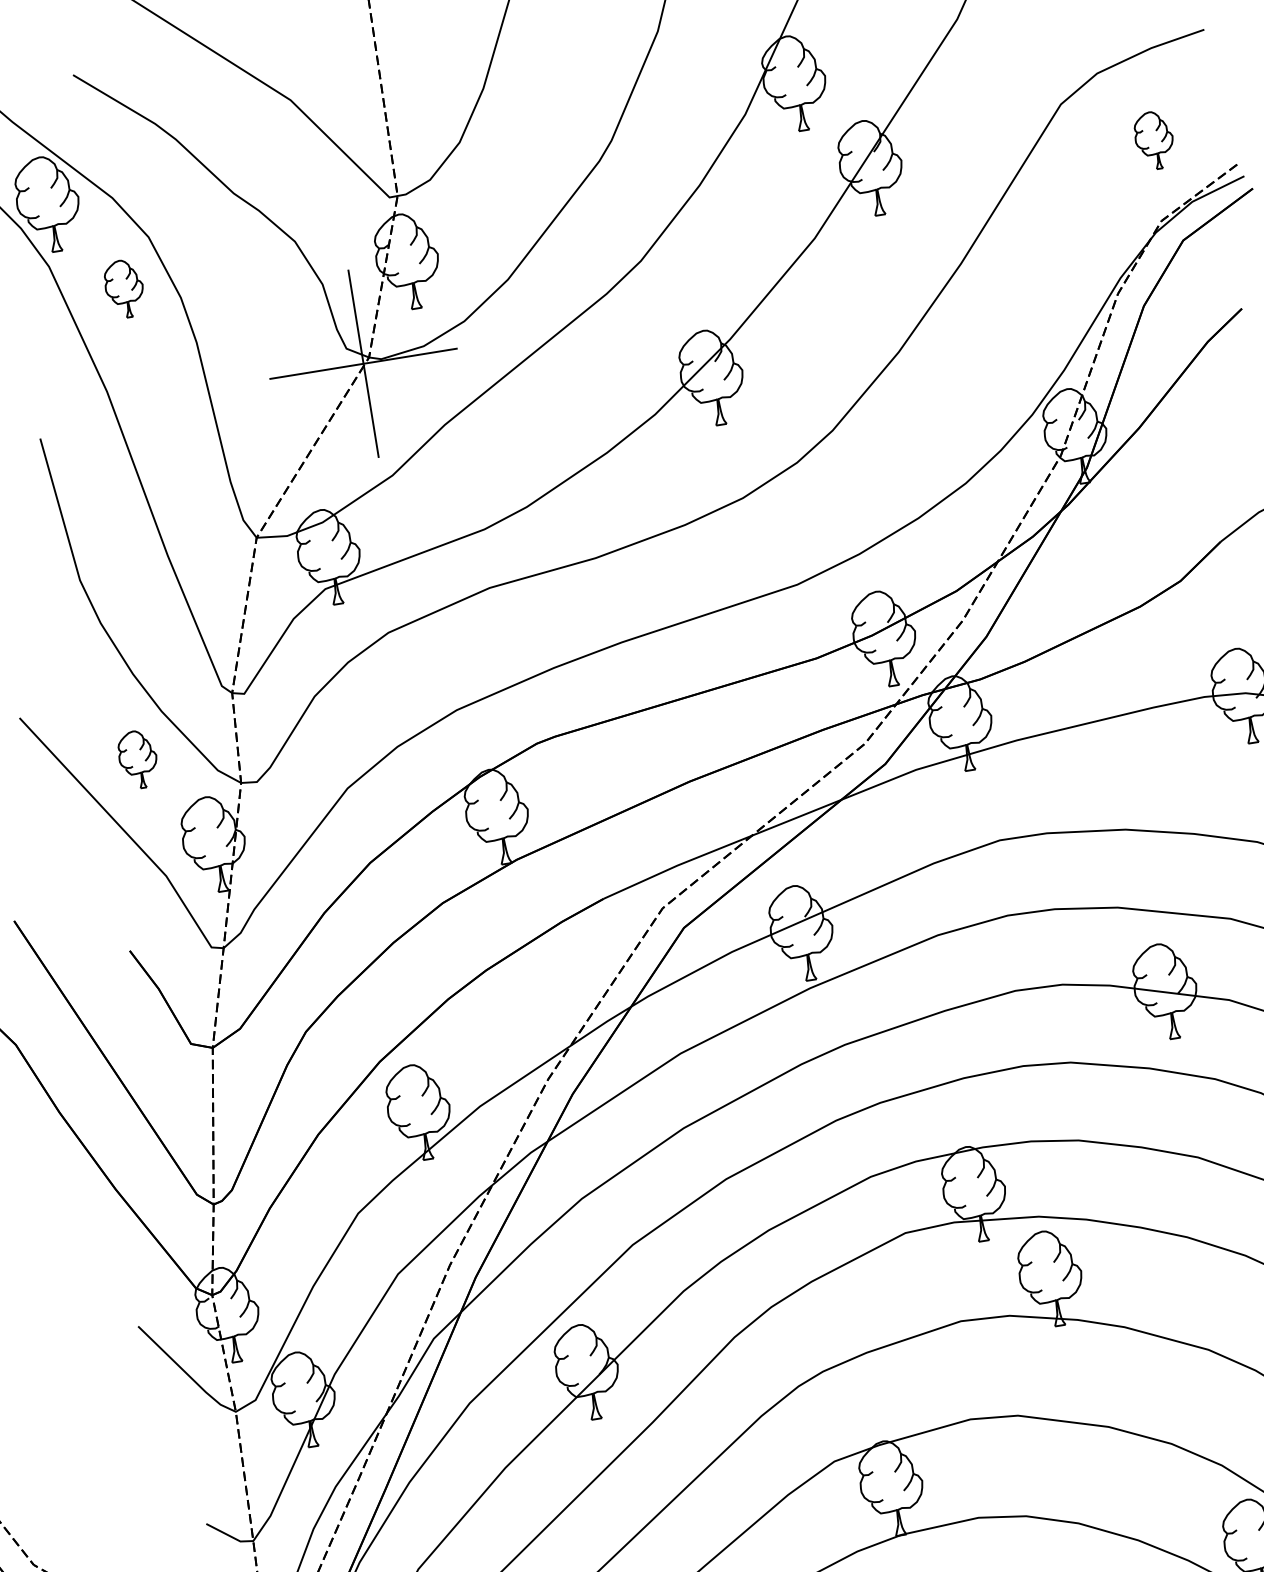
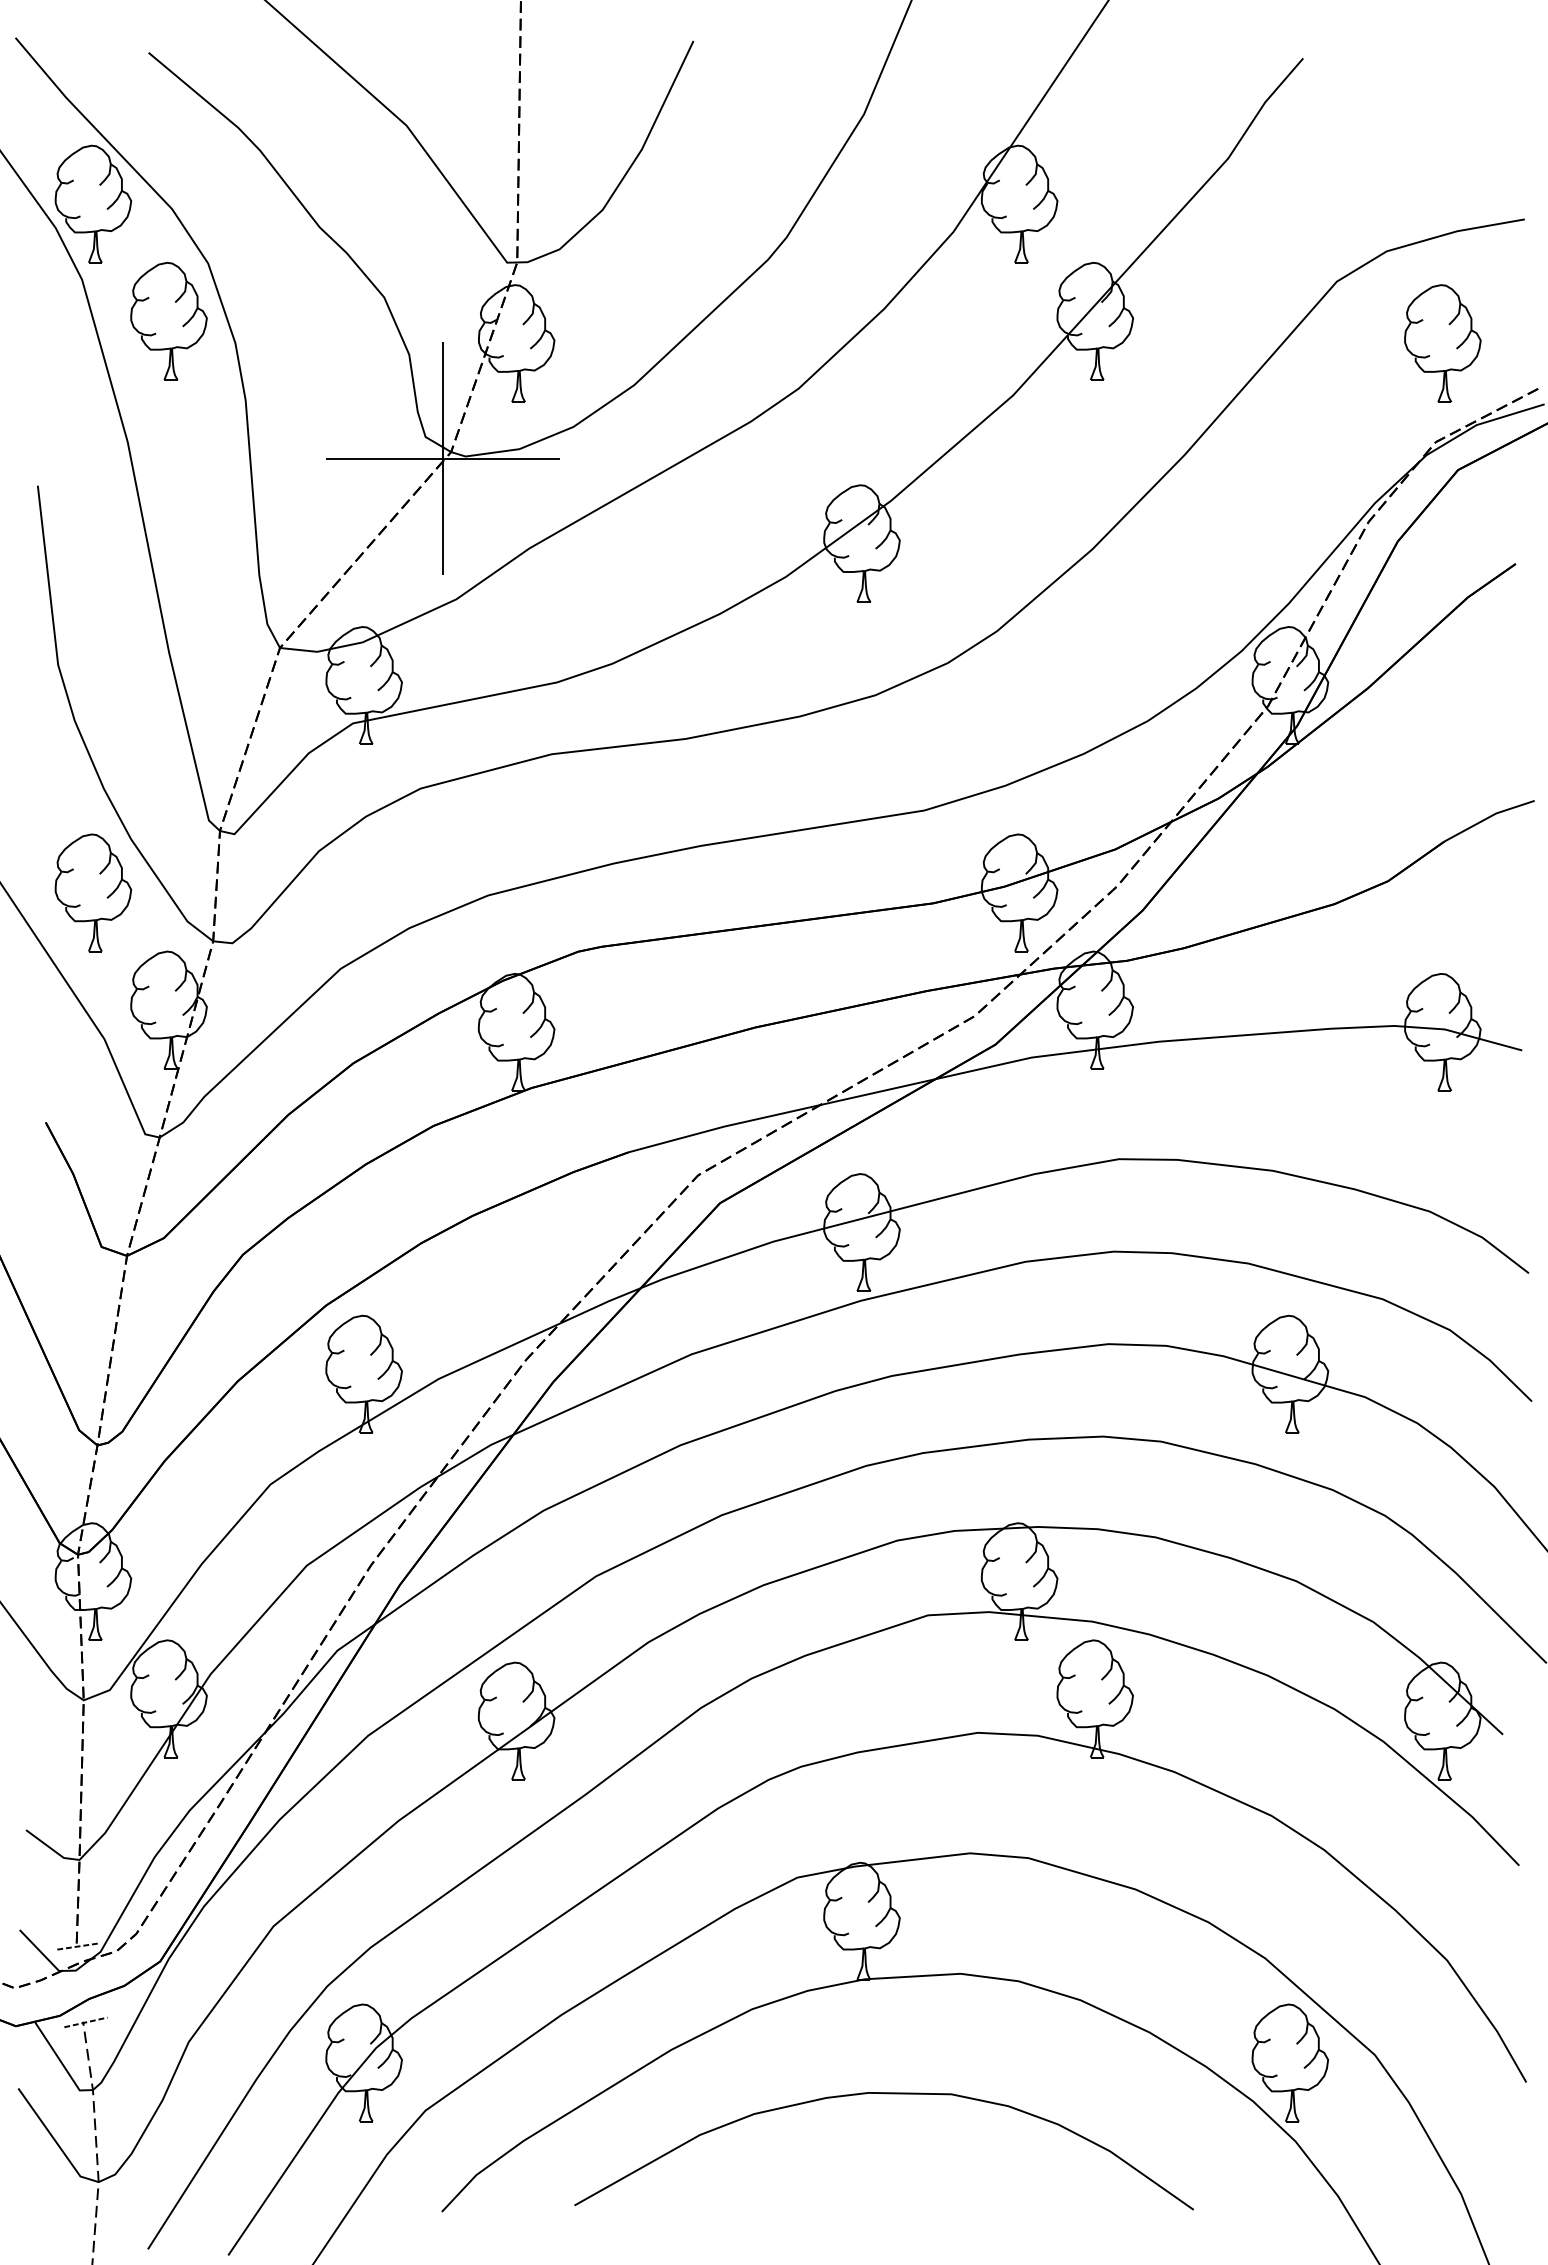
part: (1154, 140) -> (1442, 343), size x1.67
part: (124, 289) -> (168, 321), size x1.67
part: (138, 759) -> (93, 892), size x1.67

